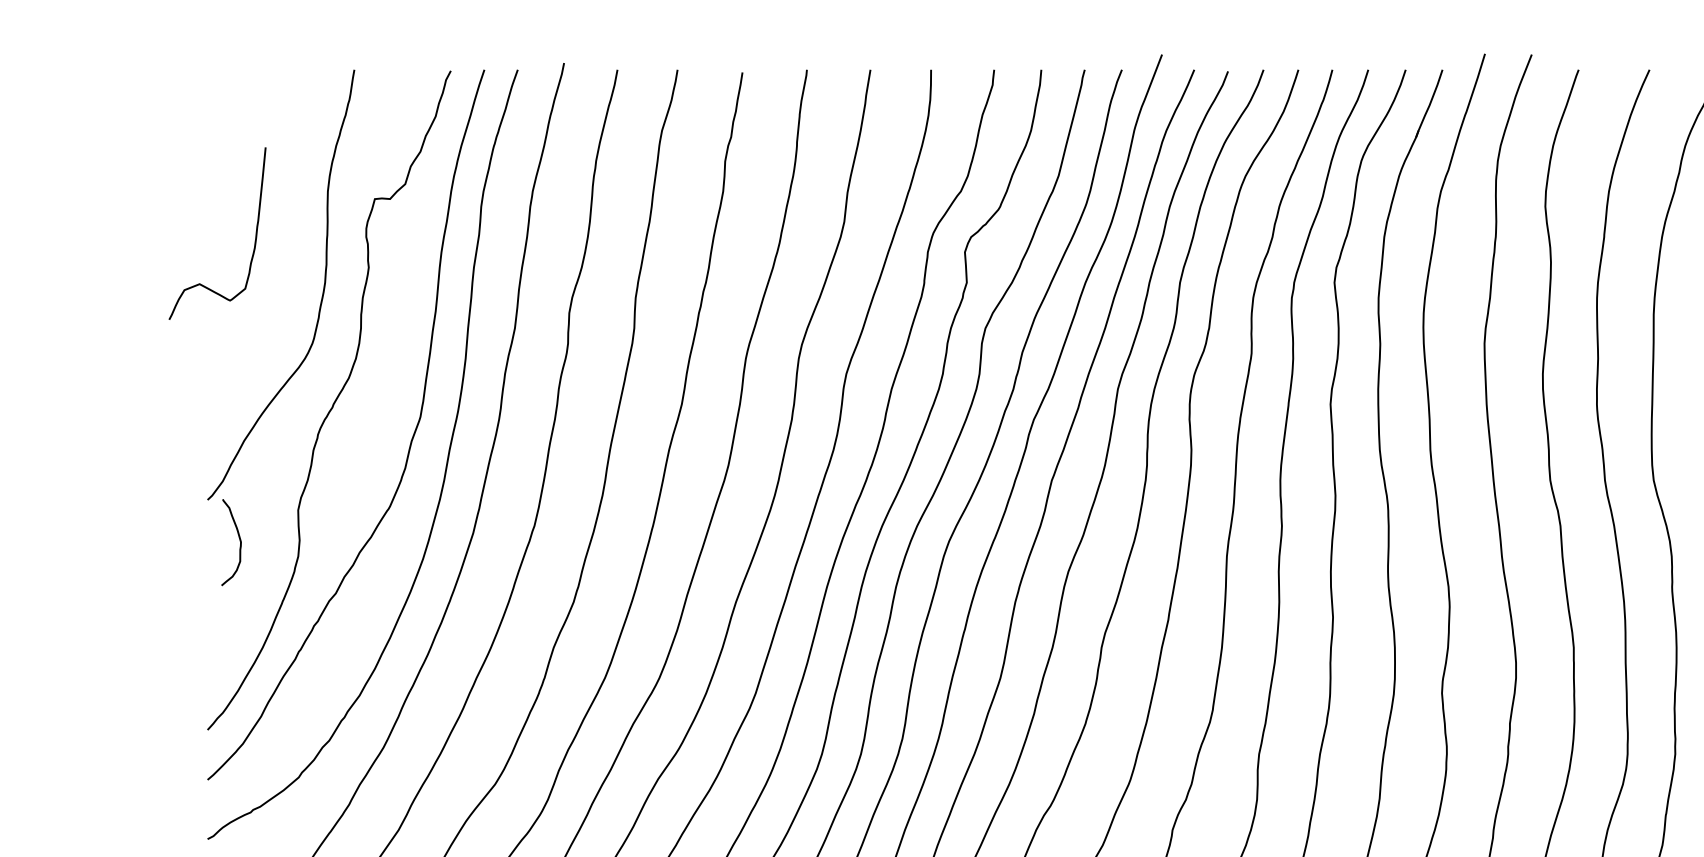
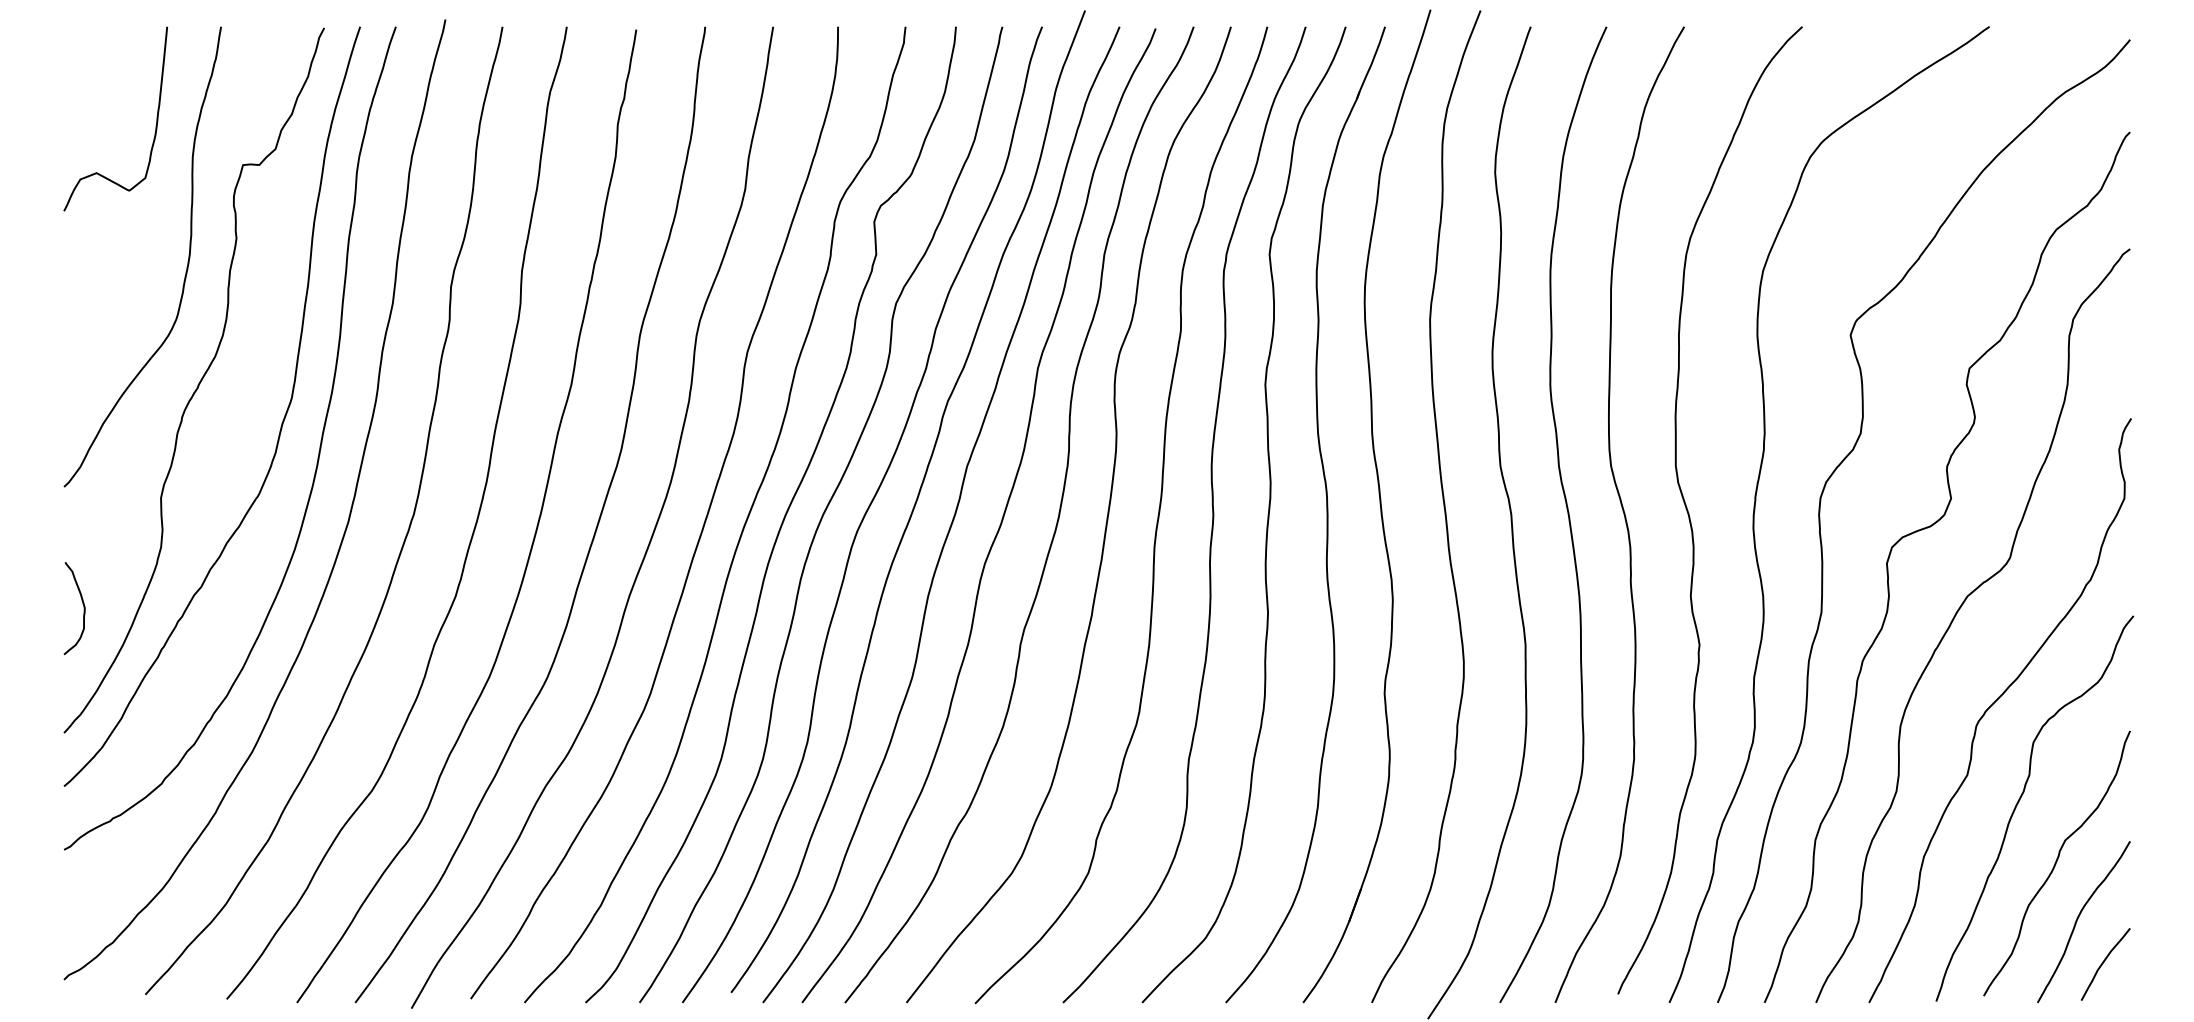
curve: (254, 239) -> (155, 125), moved
curve: (238, 538) -> (82, 604), moved

